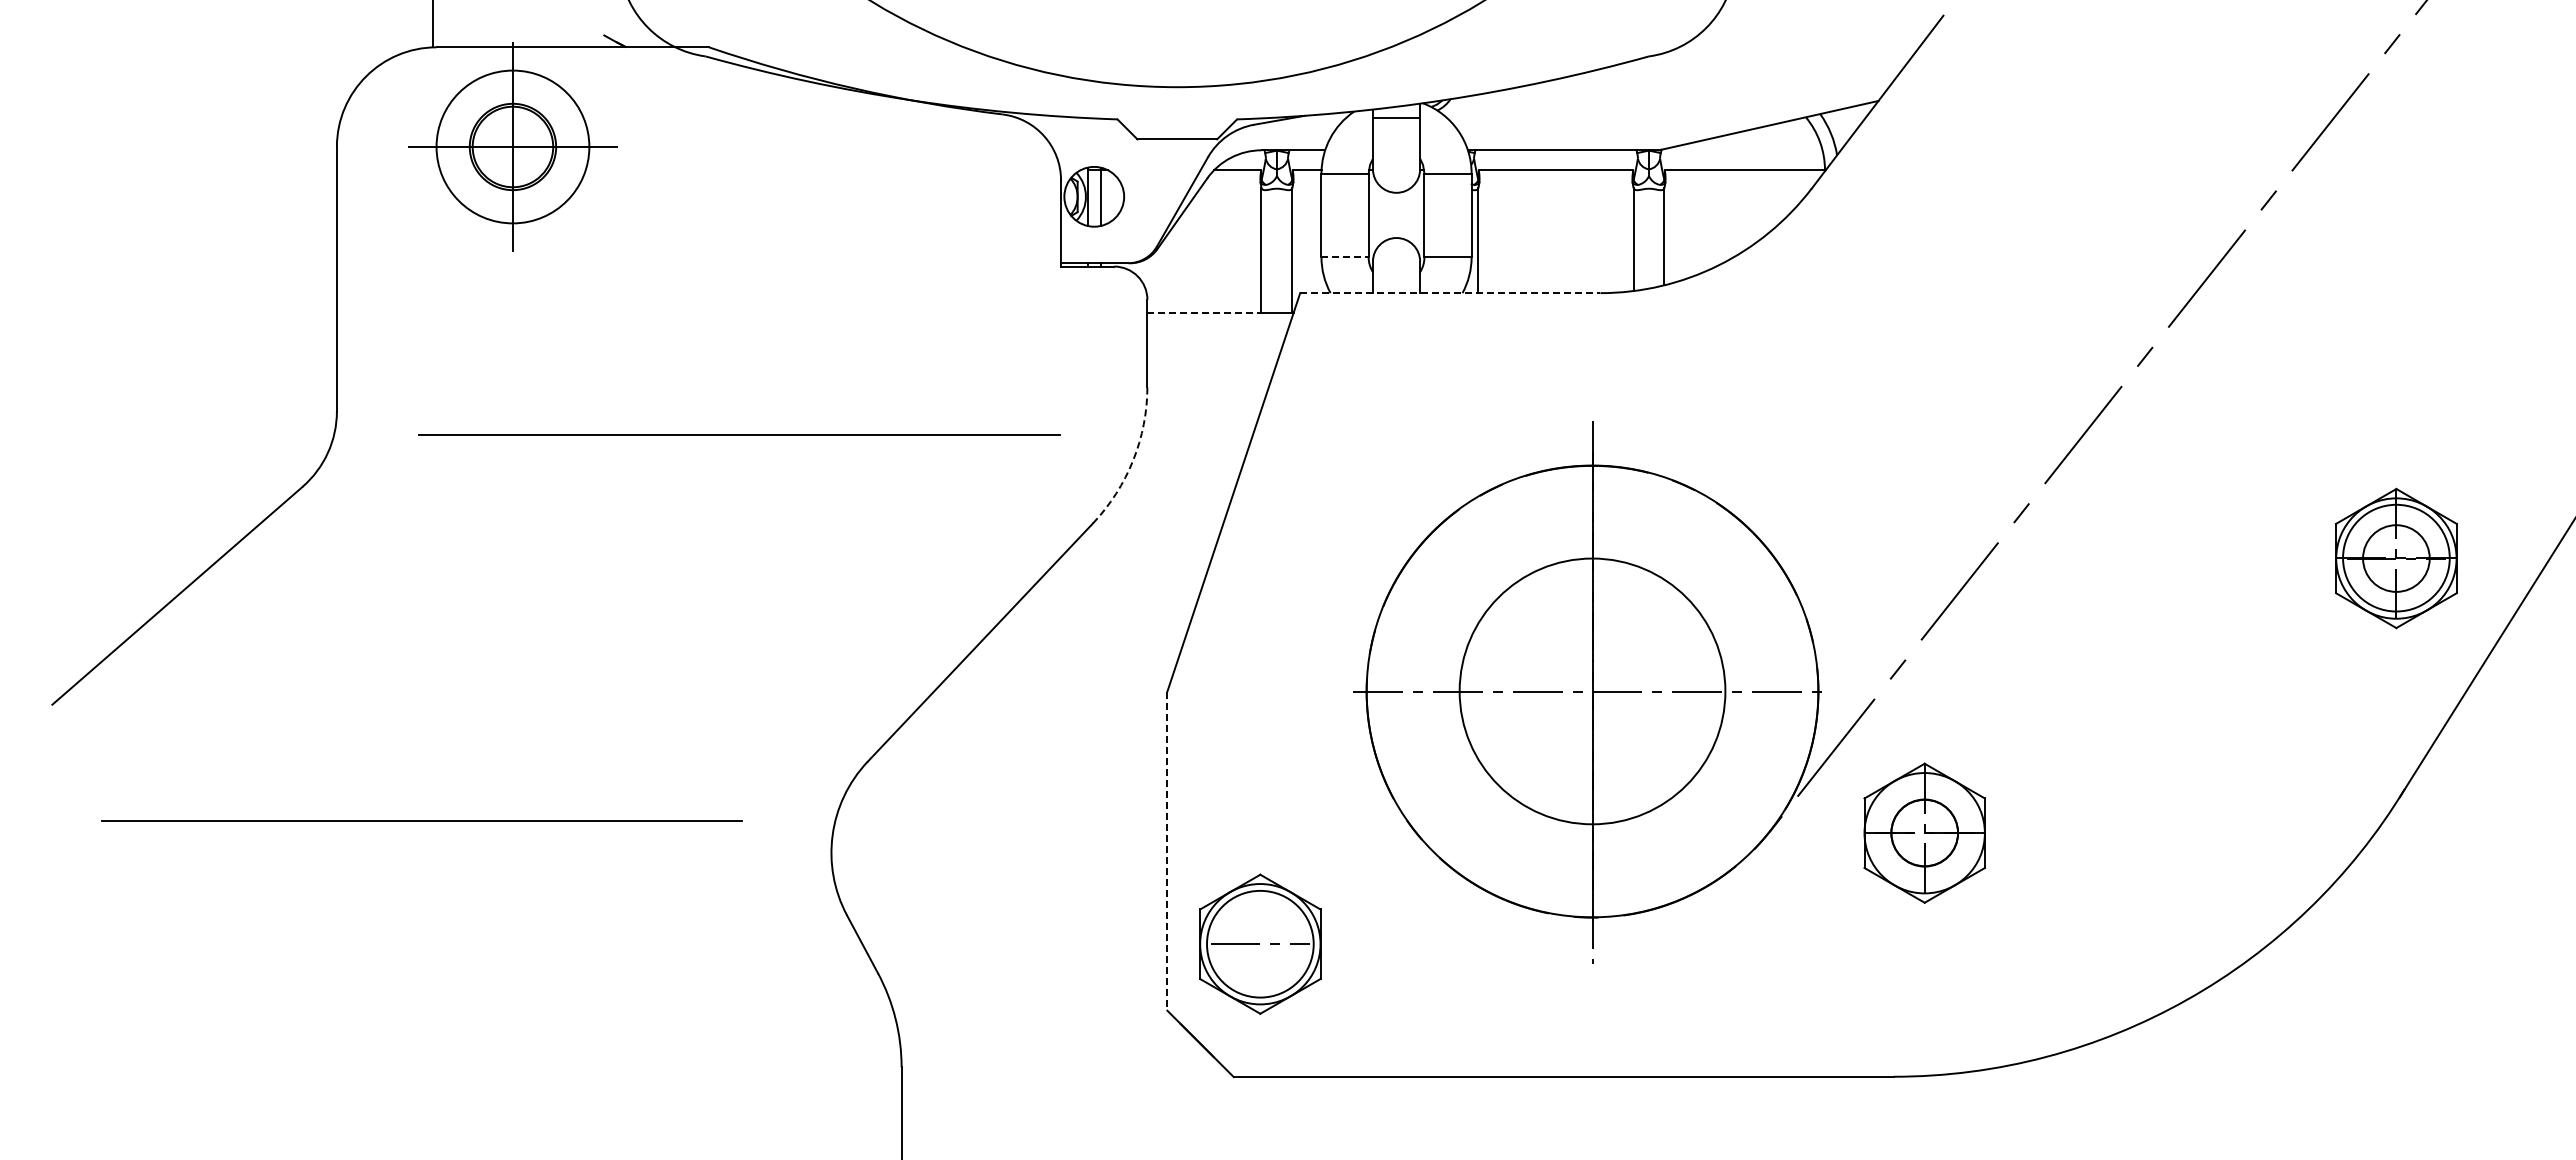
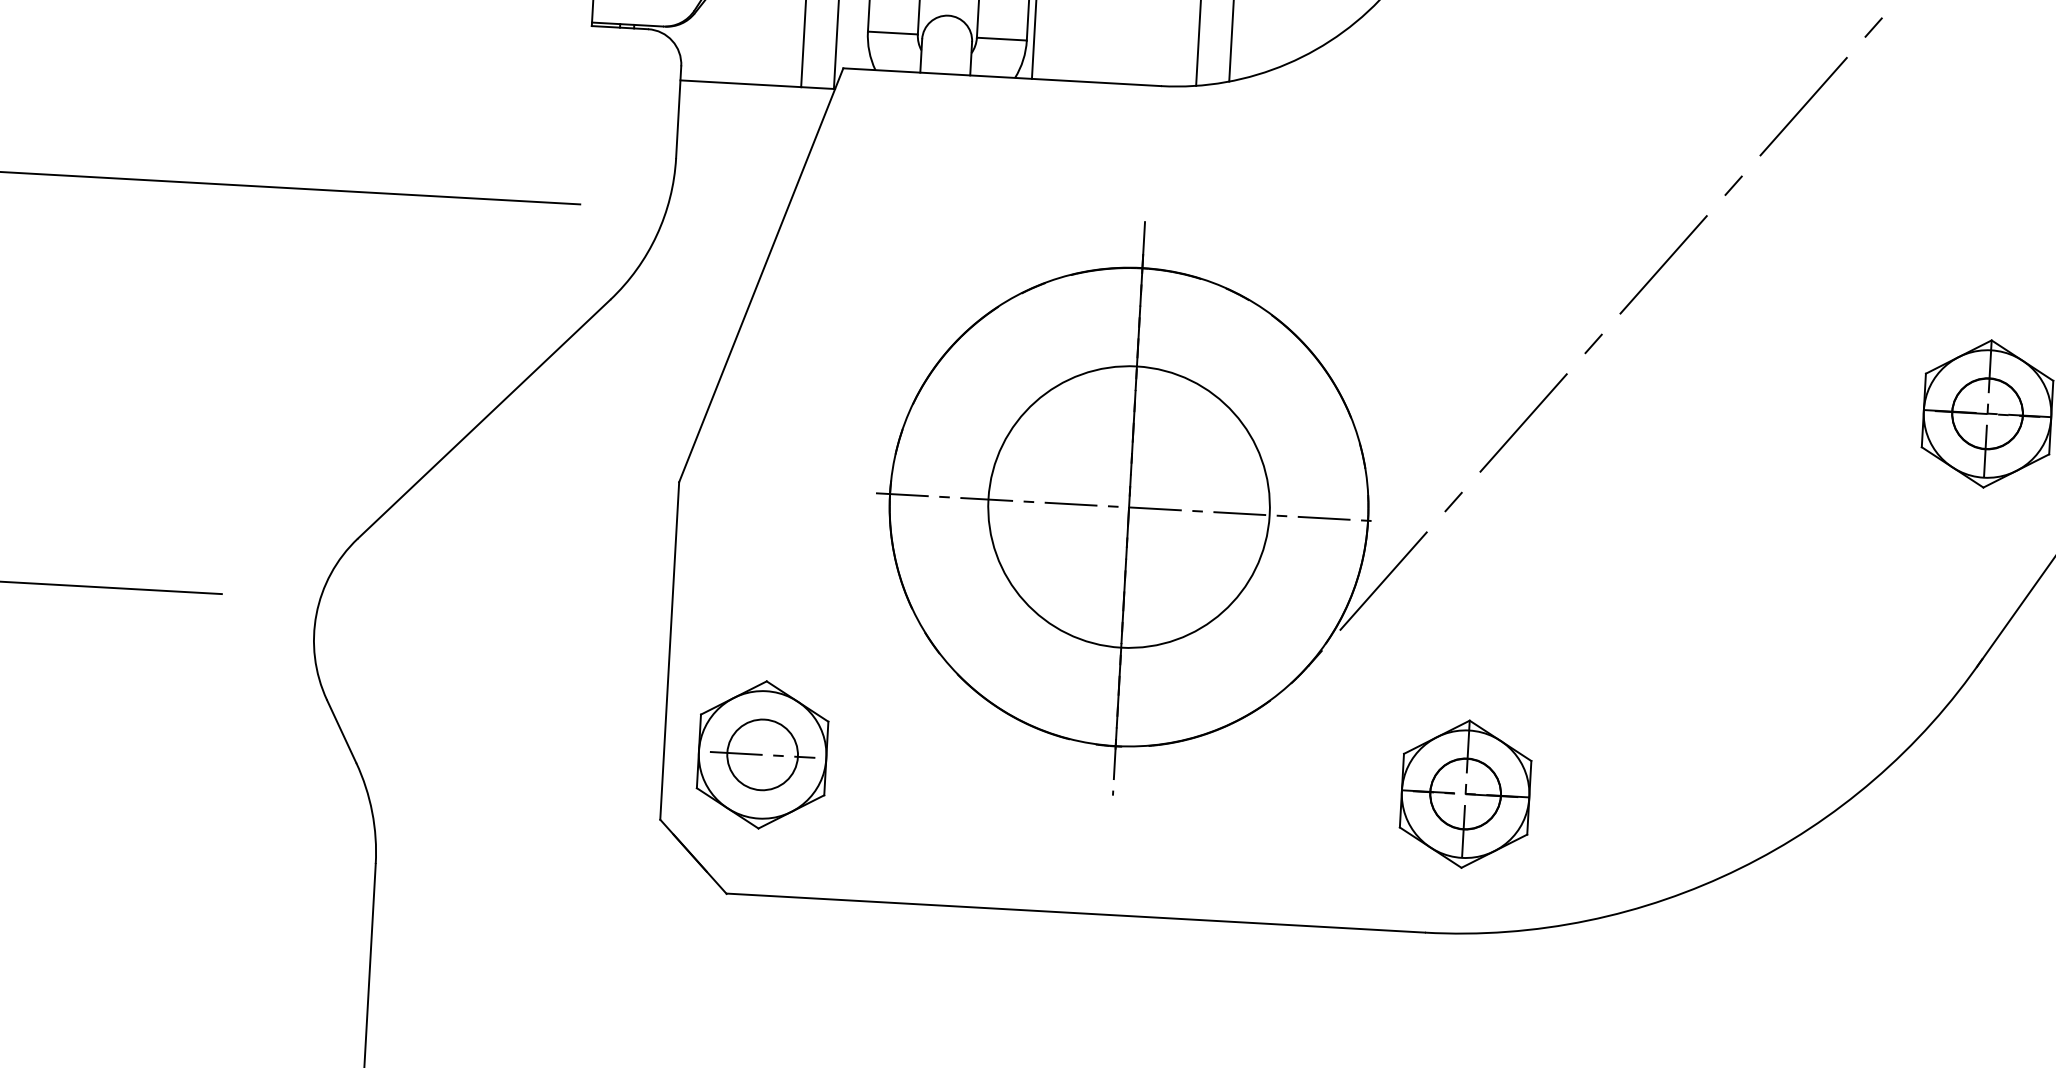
line: (1345, 257) -> (893, 33), dashed -> solid
line: (1450, 293) -> (1002, 77), dashed -> solid
line: (1204, 313) -> (740, 84), dashed -> solid
arc: (1133, 460) -> (657, 235), dashed -> solid
circle: (2396, 557) -> (1987, 412), size x0.62
part: (1924, 832) -> (1465, 793), moved
line: (1167, 851) -> (669, 651), dashed -> solid
circle: (1260, 943) -> (762, 754), size x0.62

